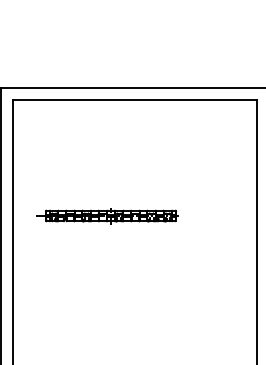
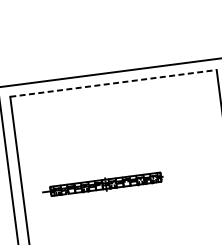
line: (135, 100) -> (113, 83), solid -> dashed

